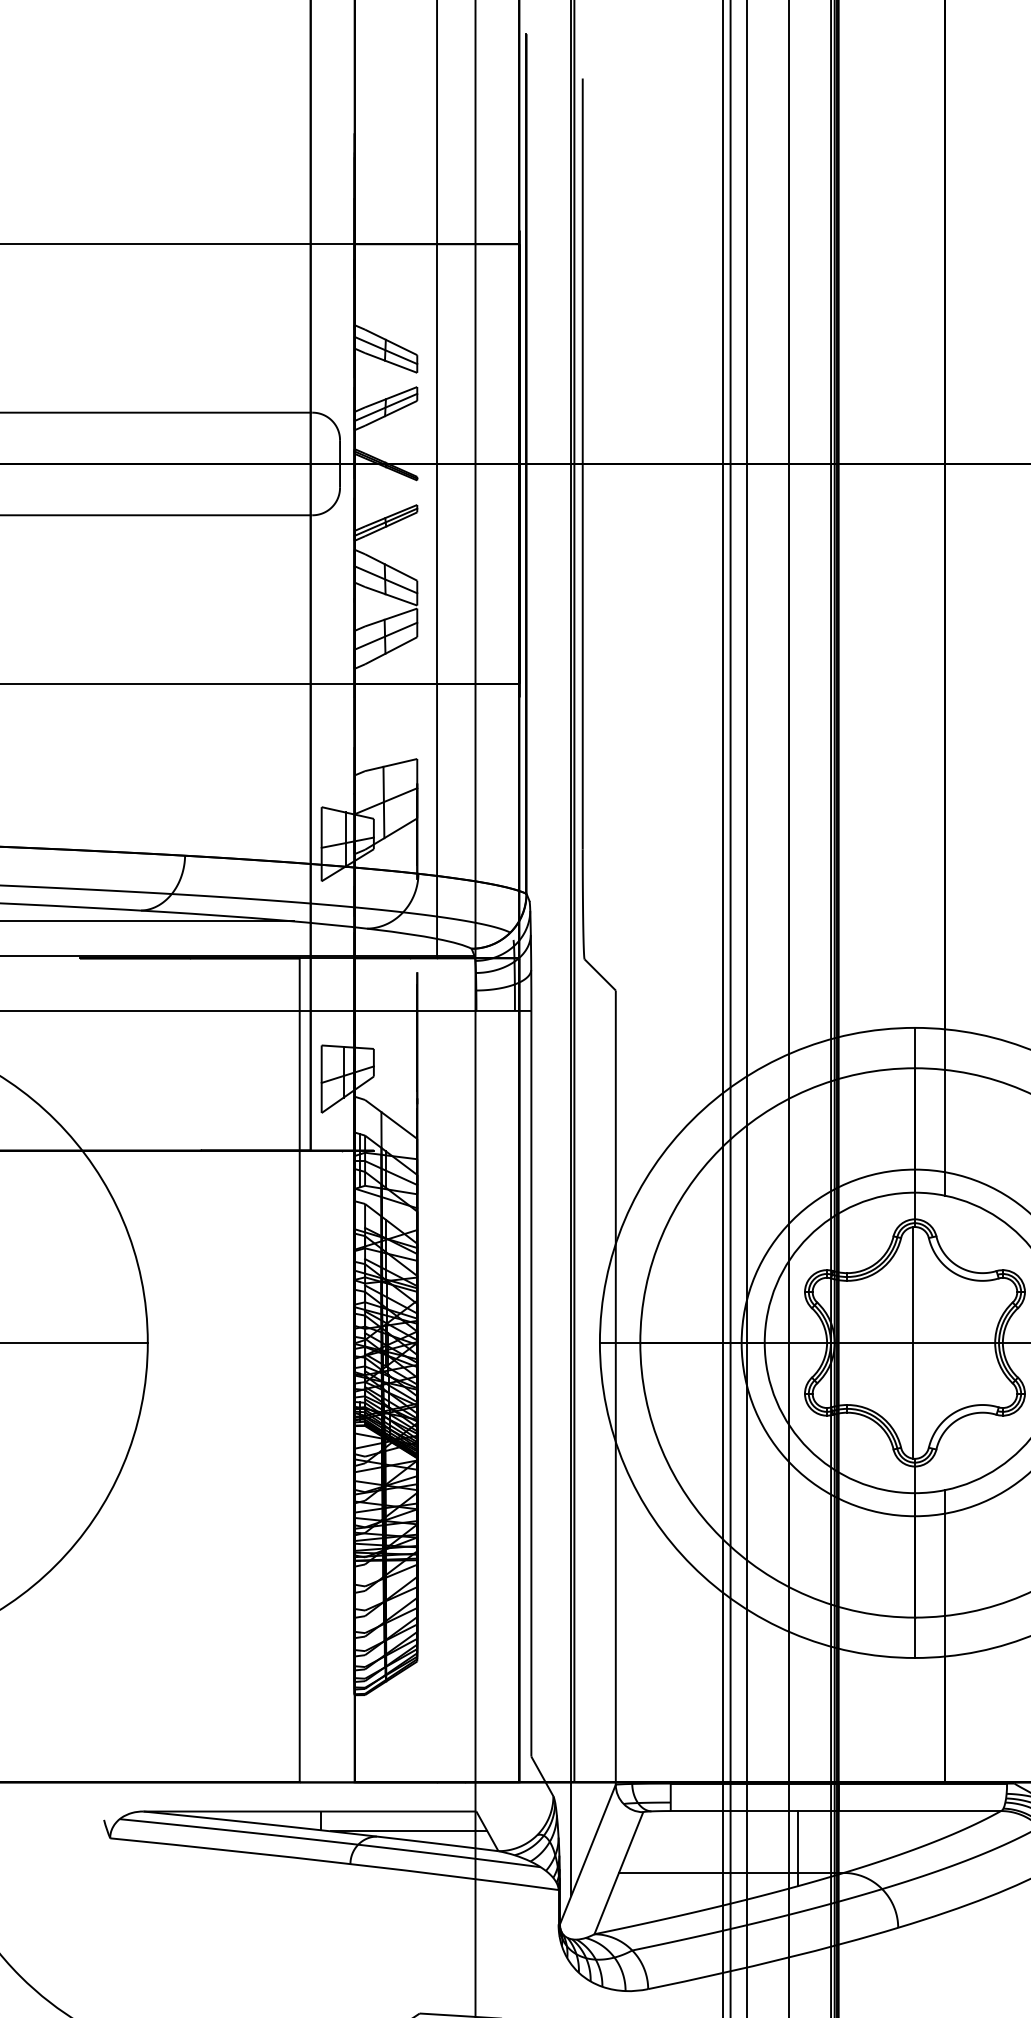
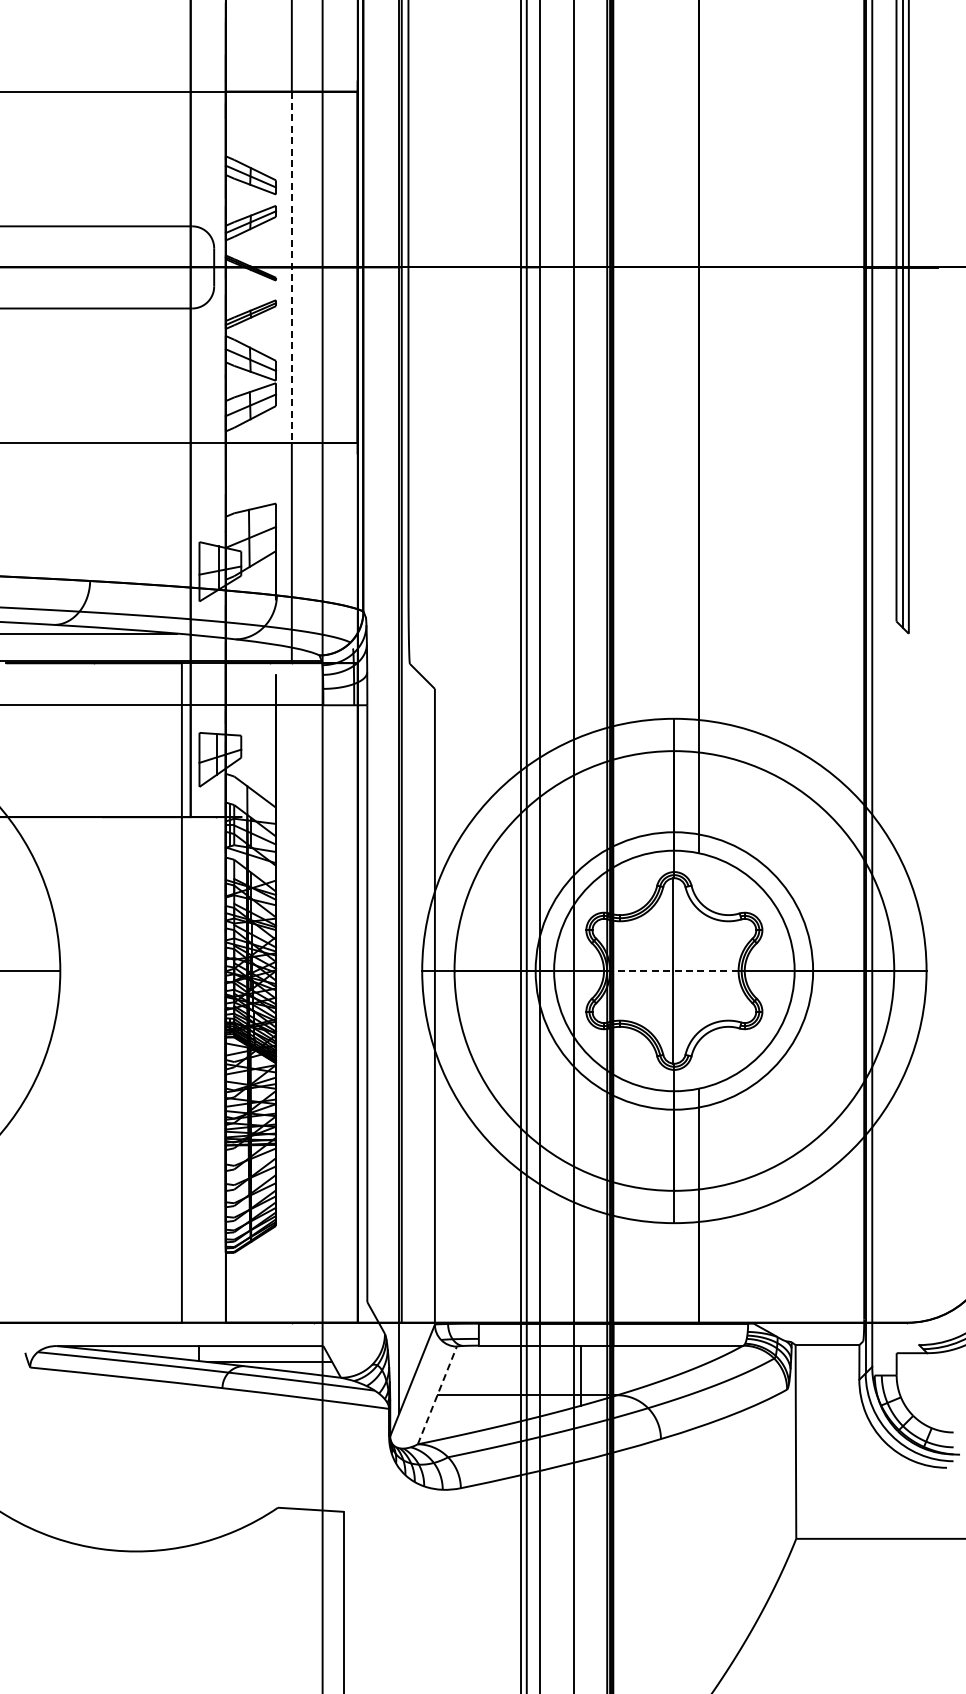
line: (436, 464) -> (291, 267), solid -> dashed
line: (913, 1342) -> (673, 970), solid -> dashed
line: (619, 1873) -> (437, 1395), solid -> dashed

